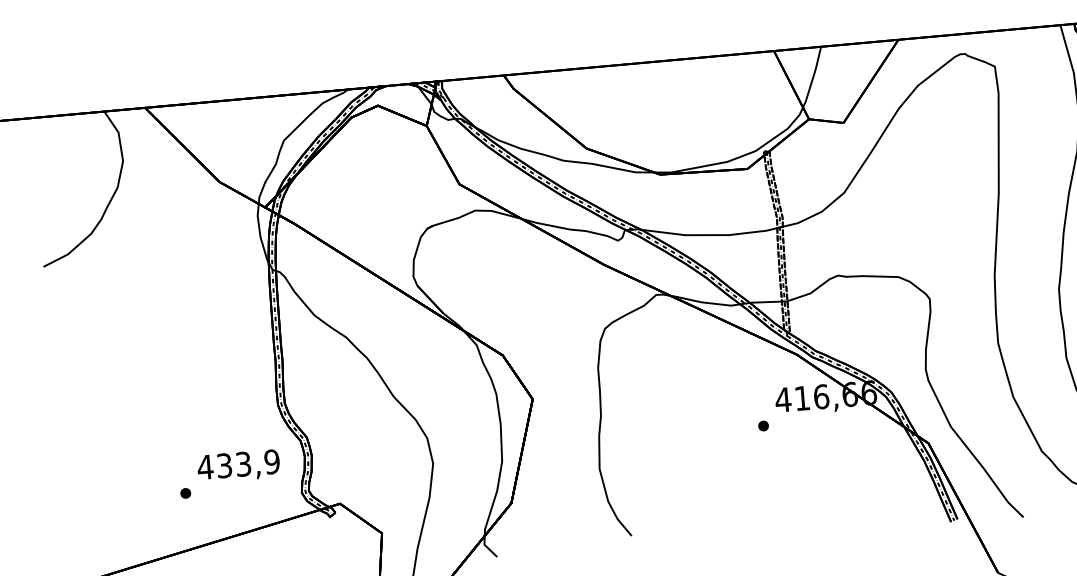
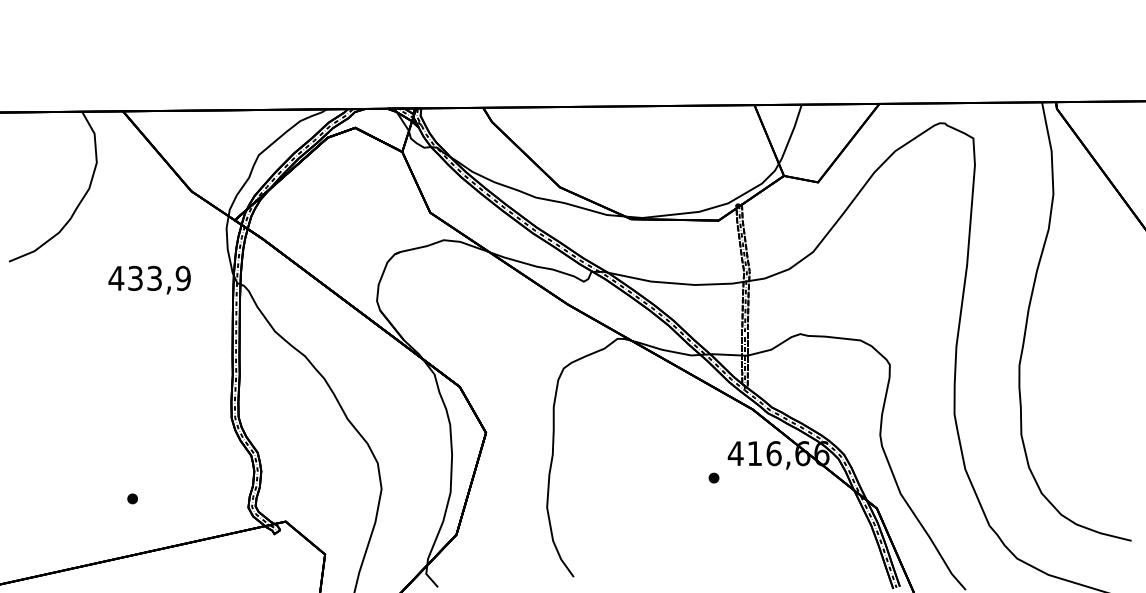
text: (238, 465) -> (149, 279), moved

